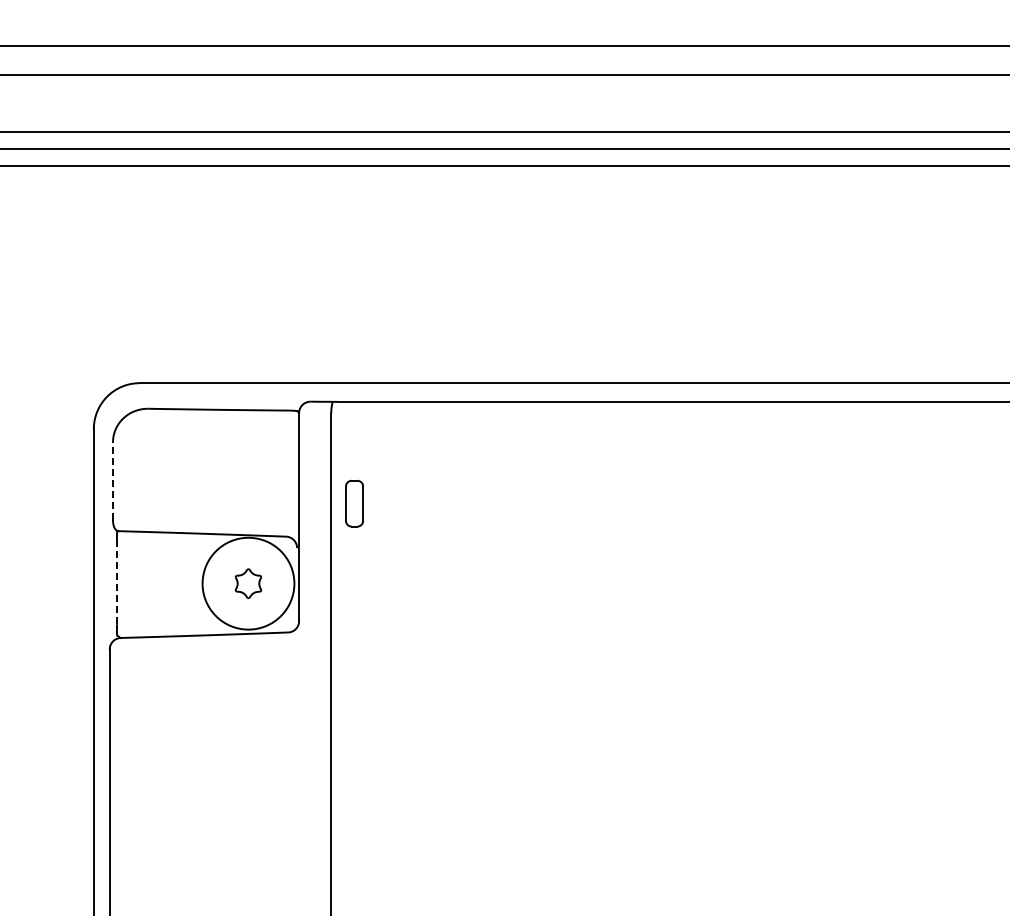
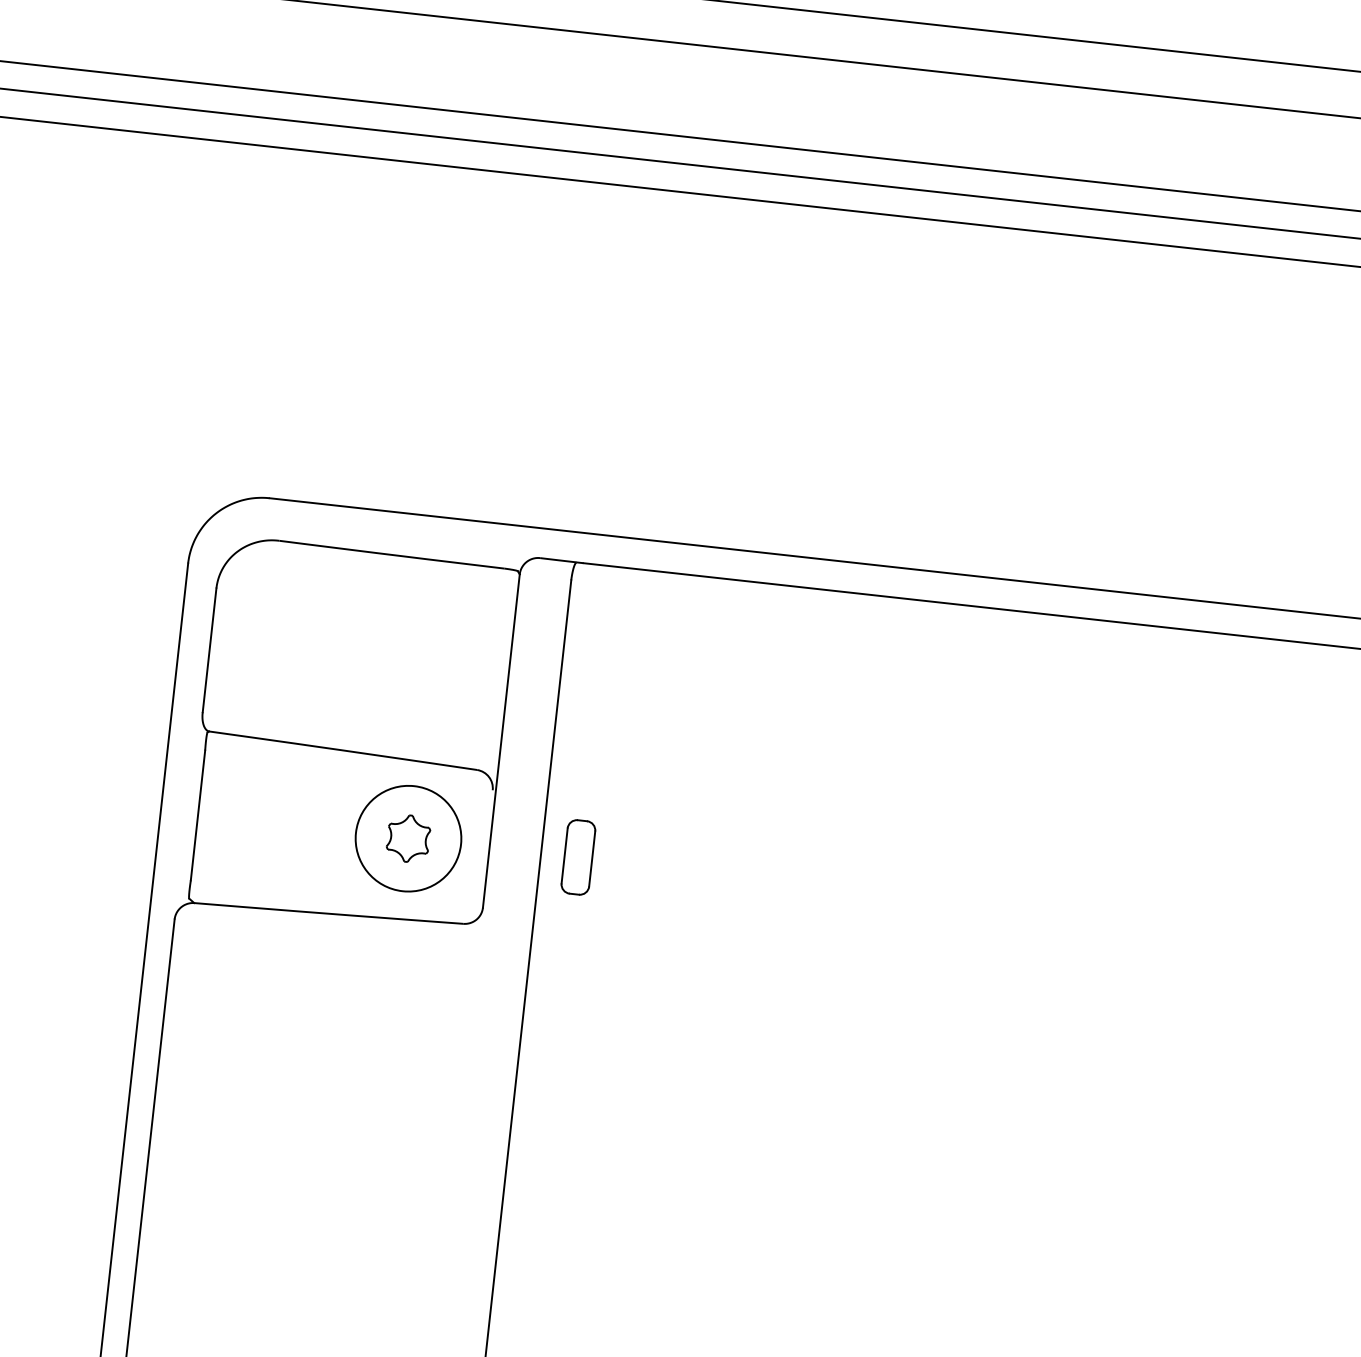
line: (112, 481) -> (208, 650), dashed -> solid
part: (354, 503) -> (578, 857), moved
line: (117, 583) -> (198, 815), dashed -> solid
circle: (248, 583) -> (408, 838), size x0.71

